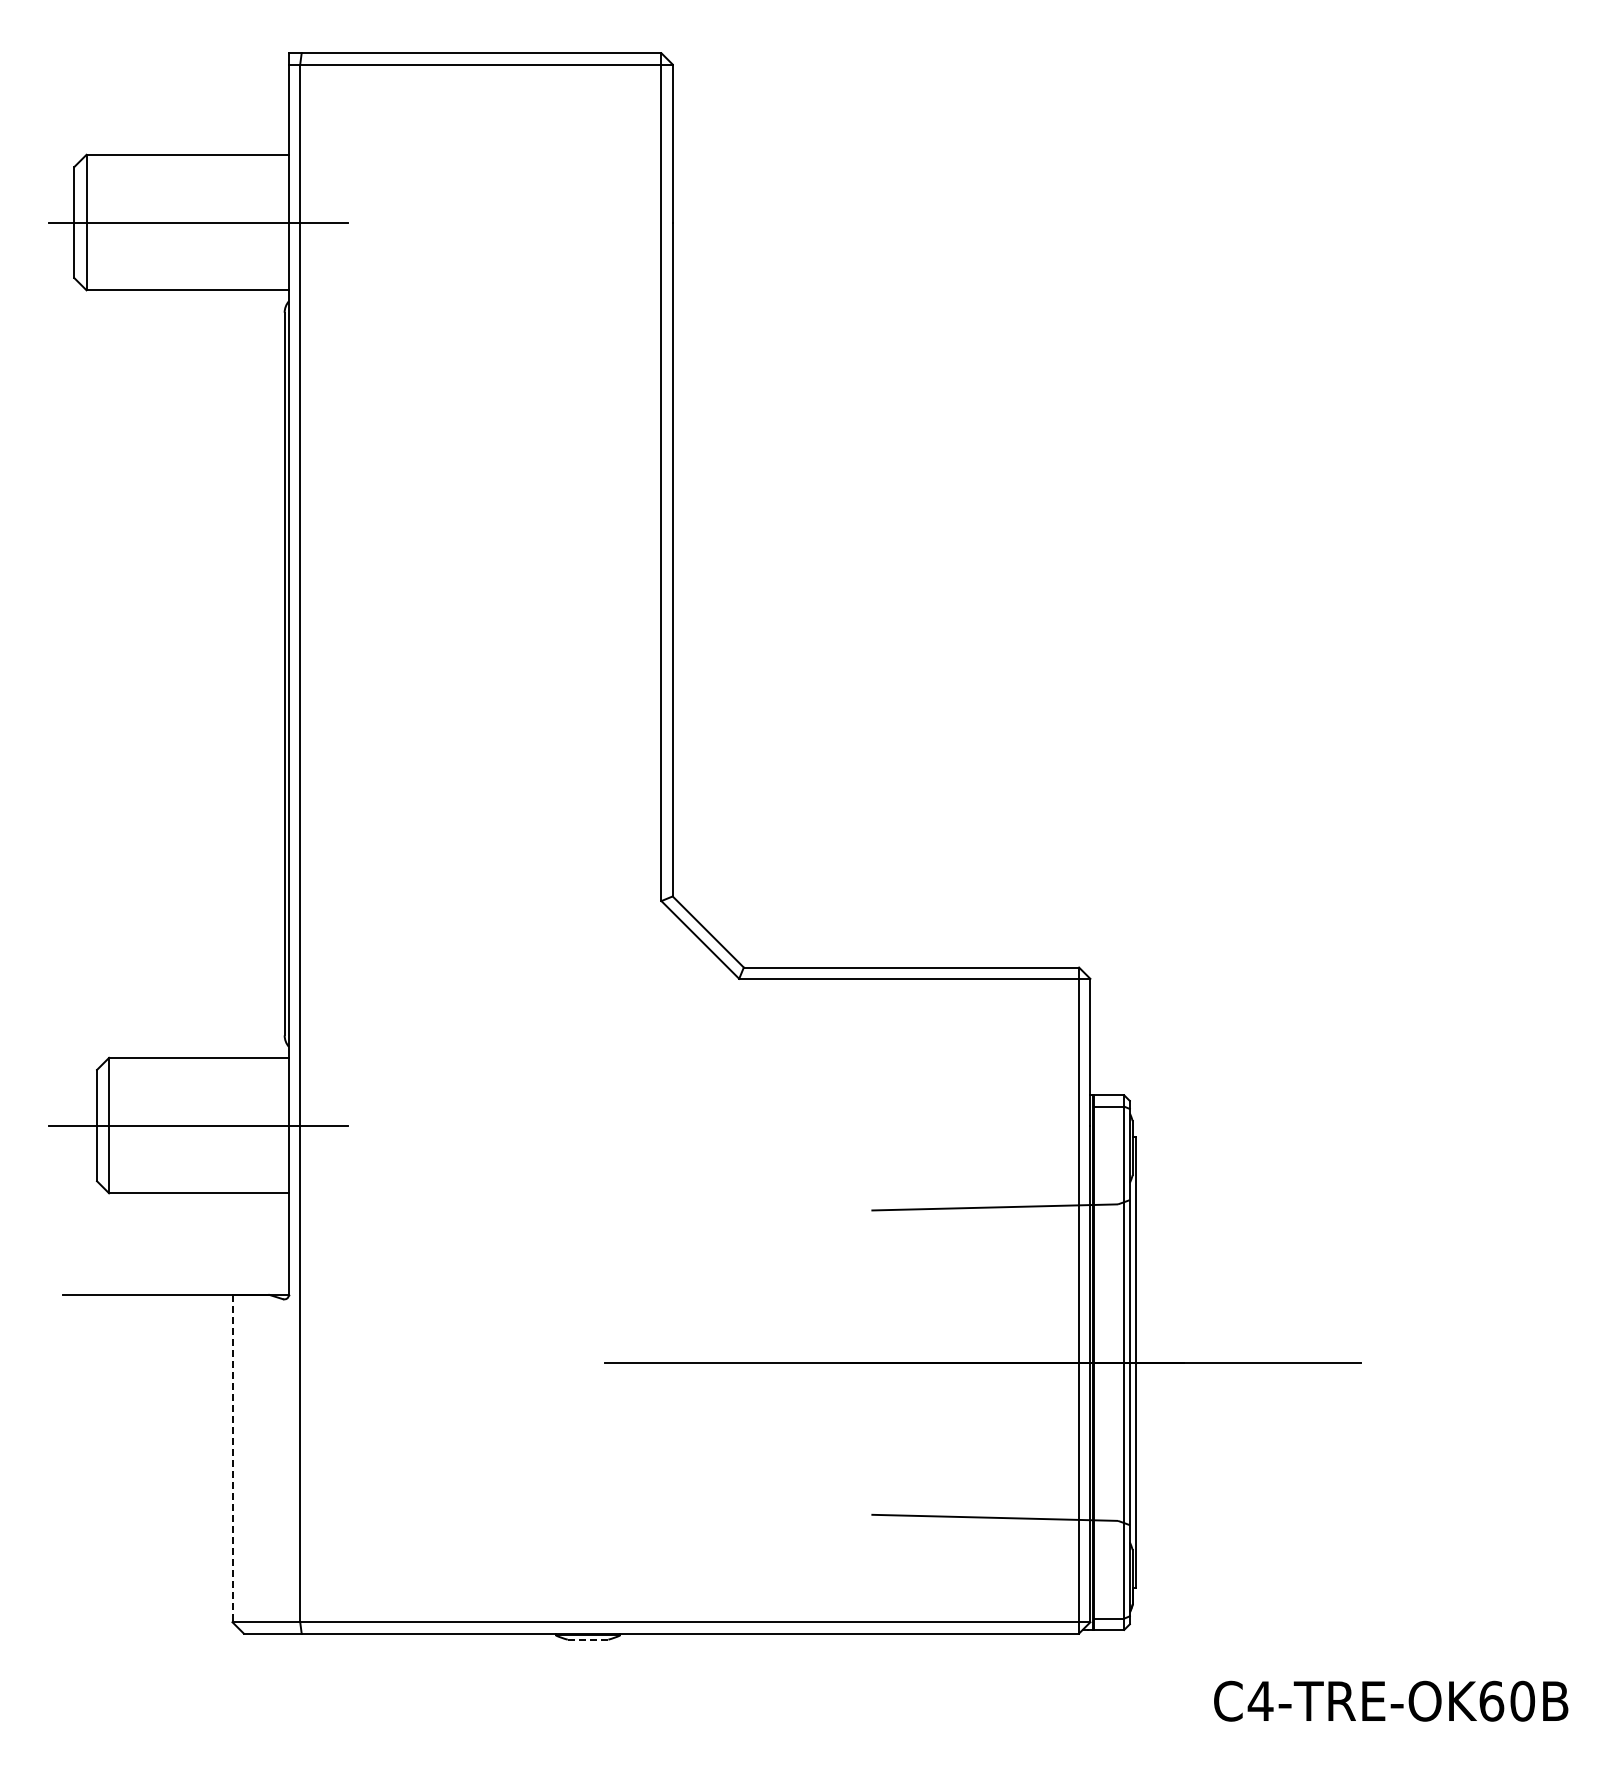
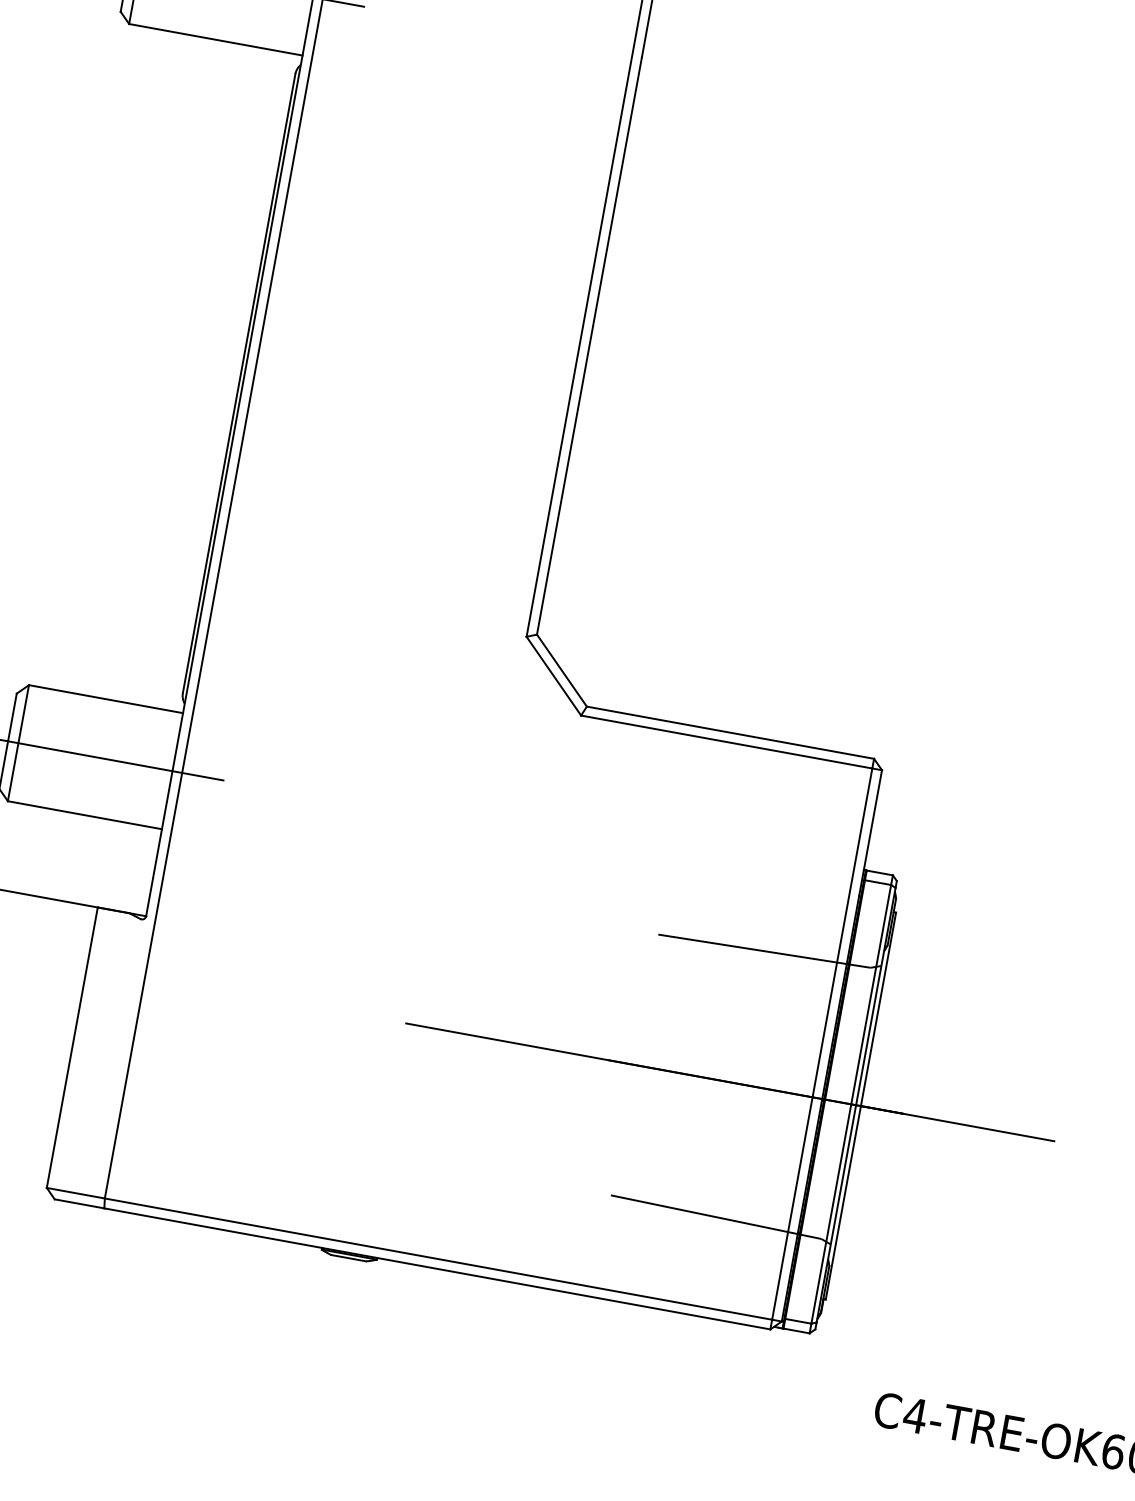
line: (232, 1458) -> (72, 1047), dashed -> solid
line: (588, 1639) -> (349, 1258), dashed -> solid

